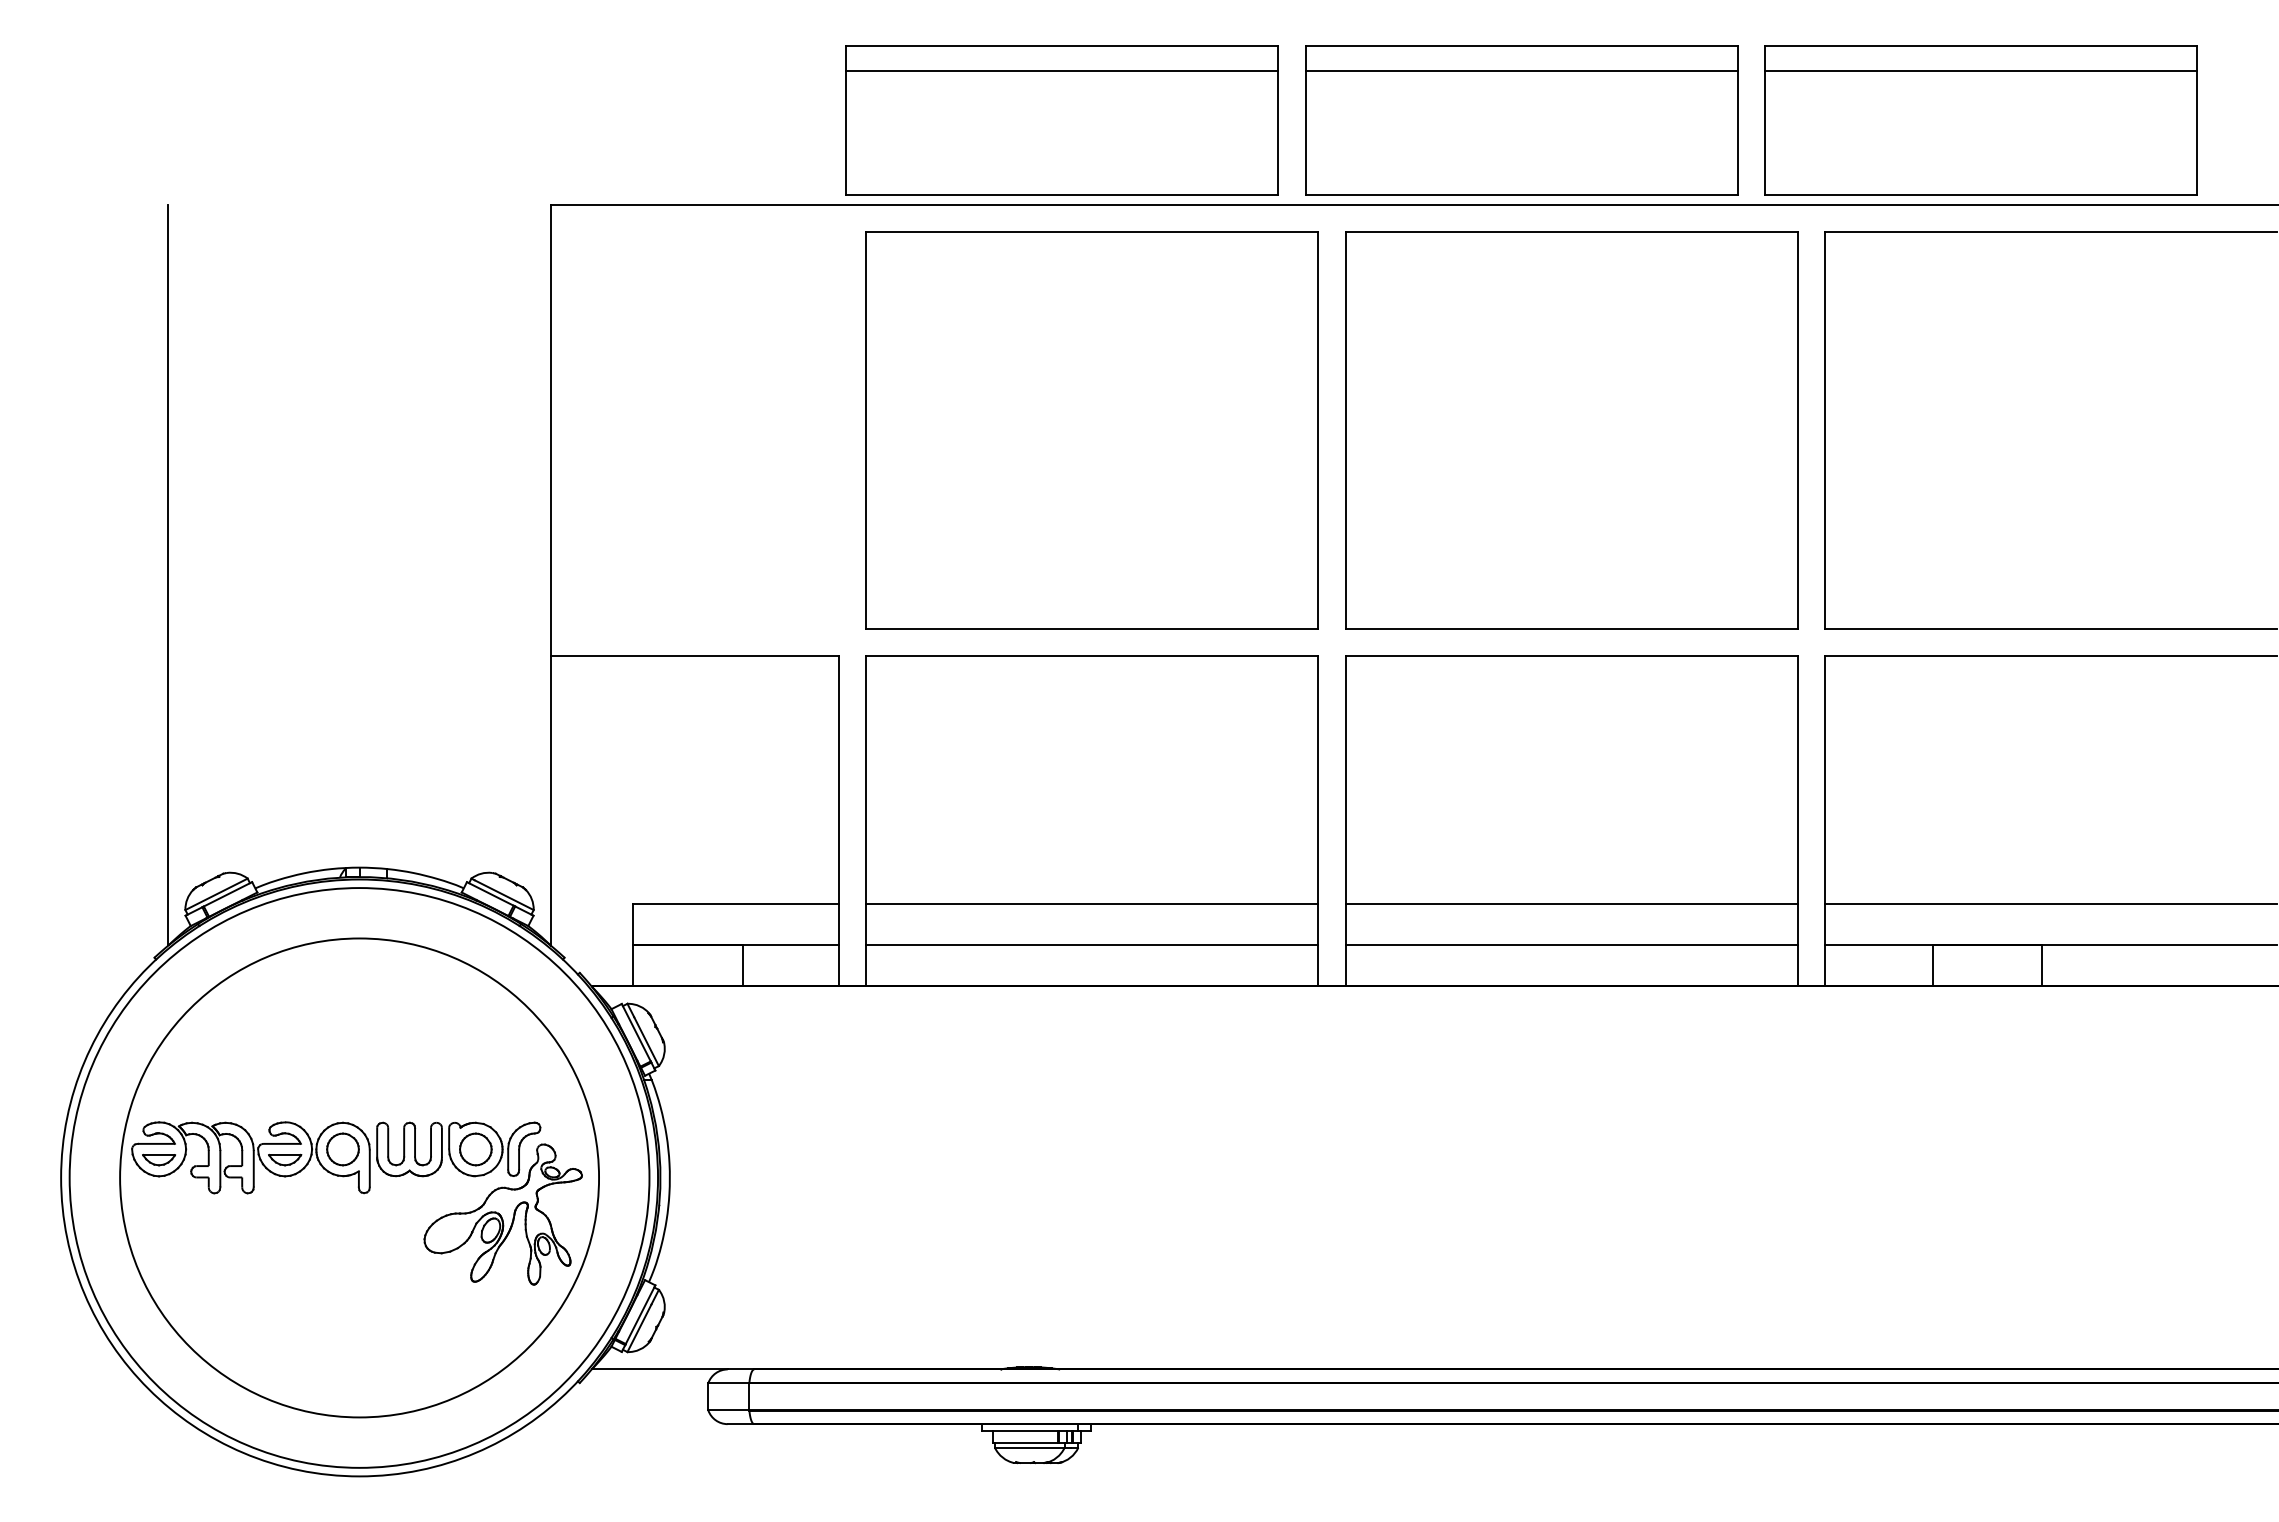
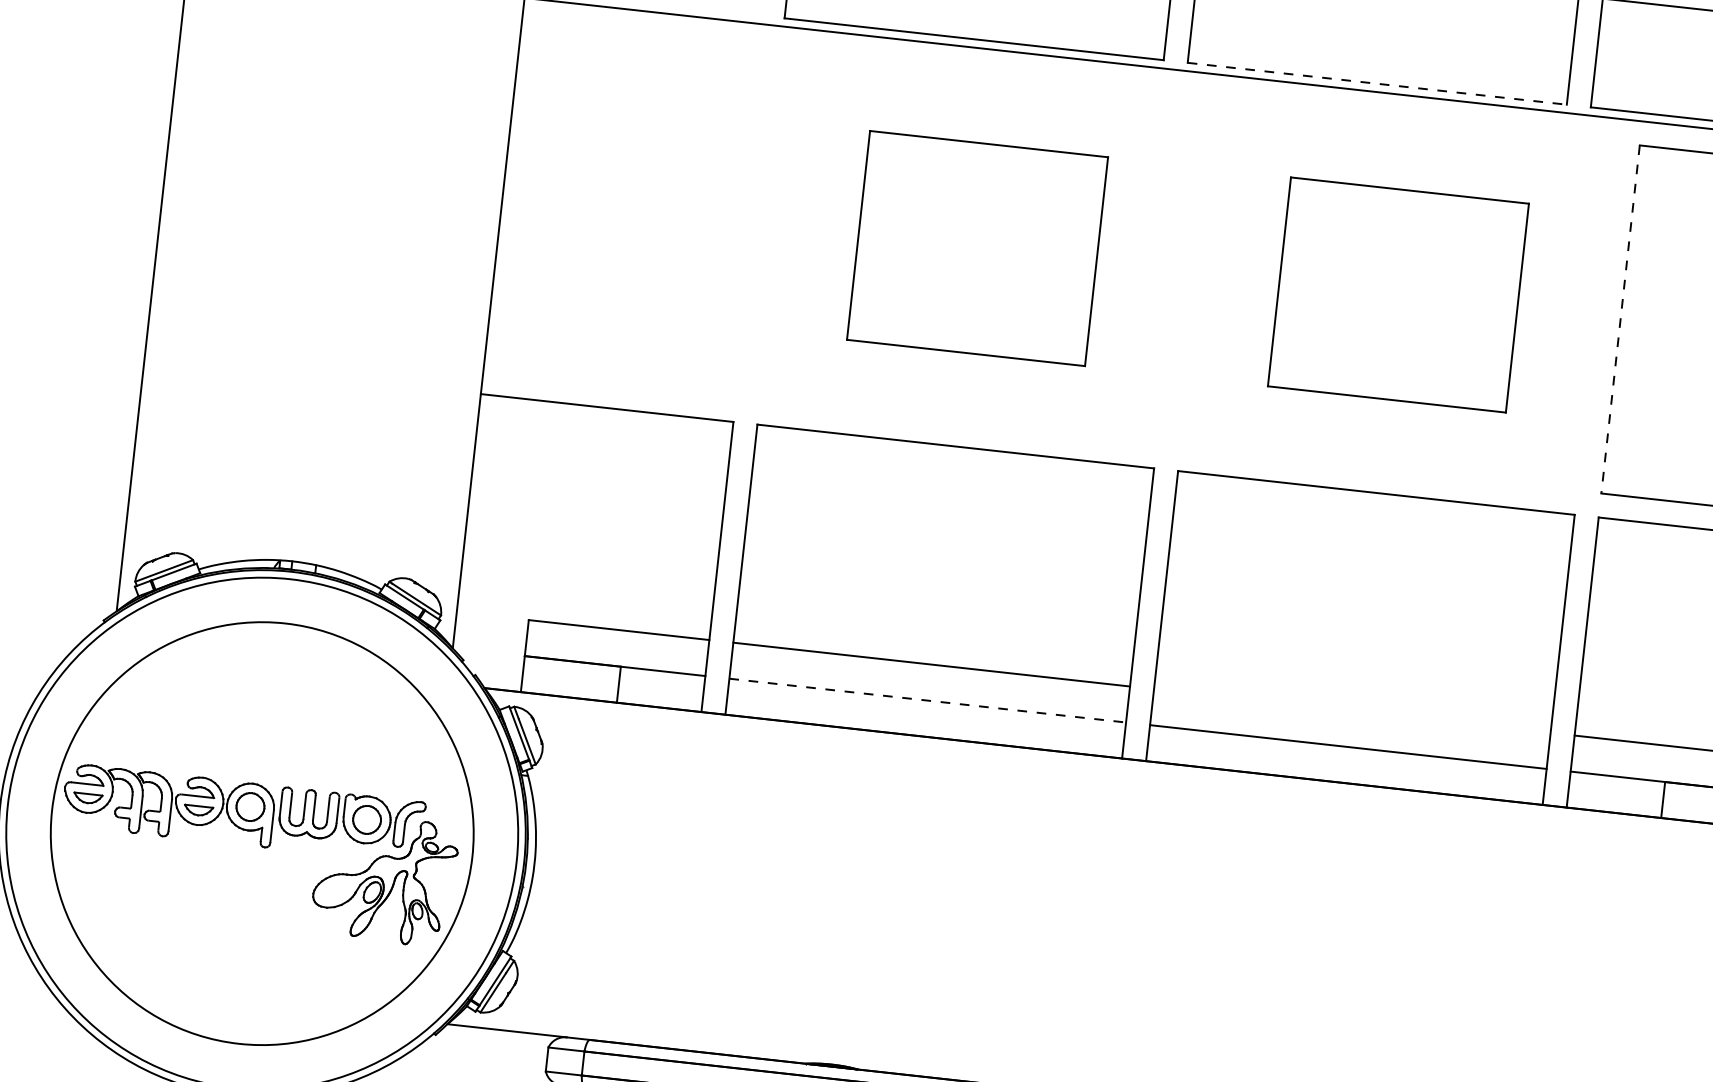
line: (1521, 195) -> (1377, 84), solid -> dashed
part: (1091, 430) -> (976, 248), size x0.6
part: (1571, 430) -> (1398, 295), size x0.6
line: (1824, 430) -> (1620, 319), solid -> dashed
line: (1571, 904) -> (1352, 711), removed
line: (1092, 945) -> (927, 700), solid -> dashed

